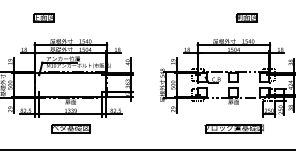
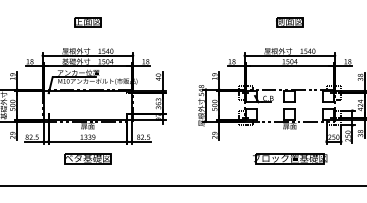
part: (43, 17) -> (87, 21), moved
part: (246, 17) -> (289, 21), moved

